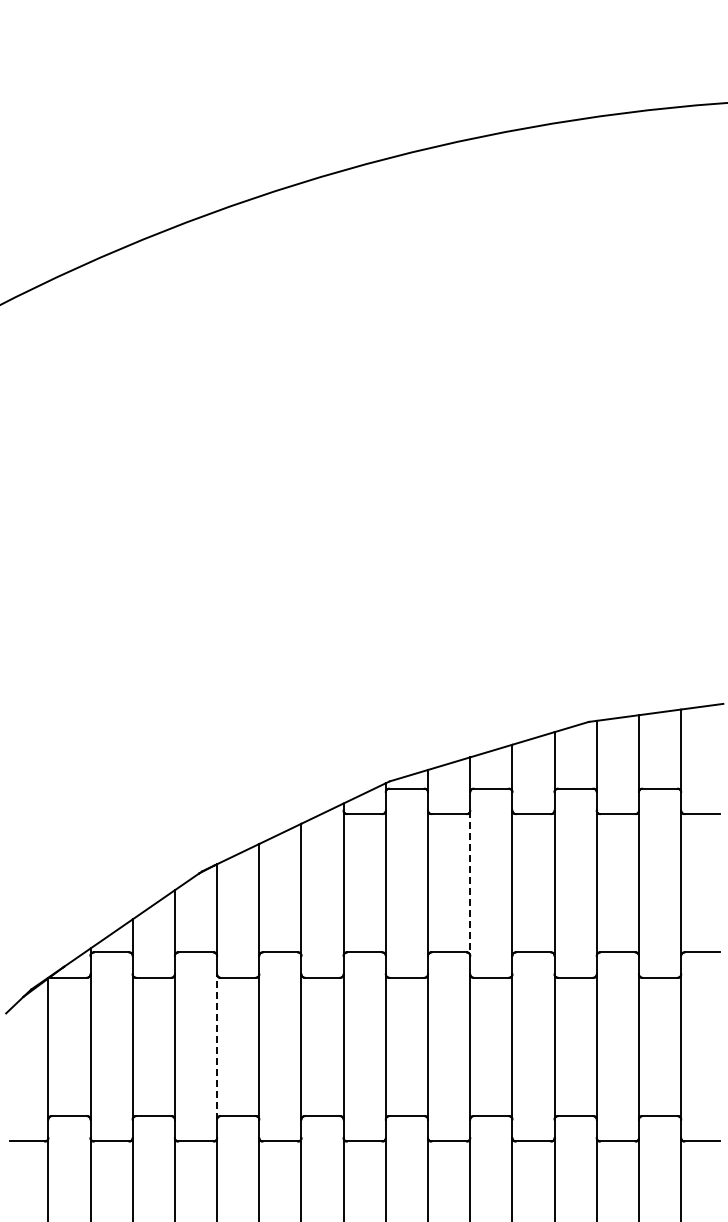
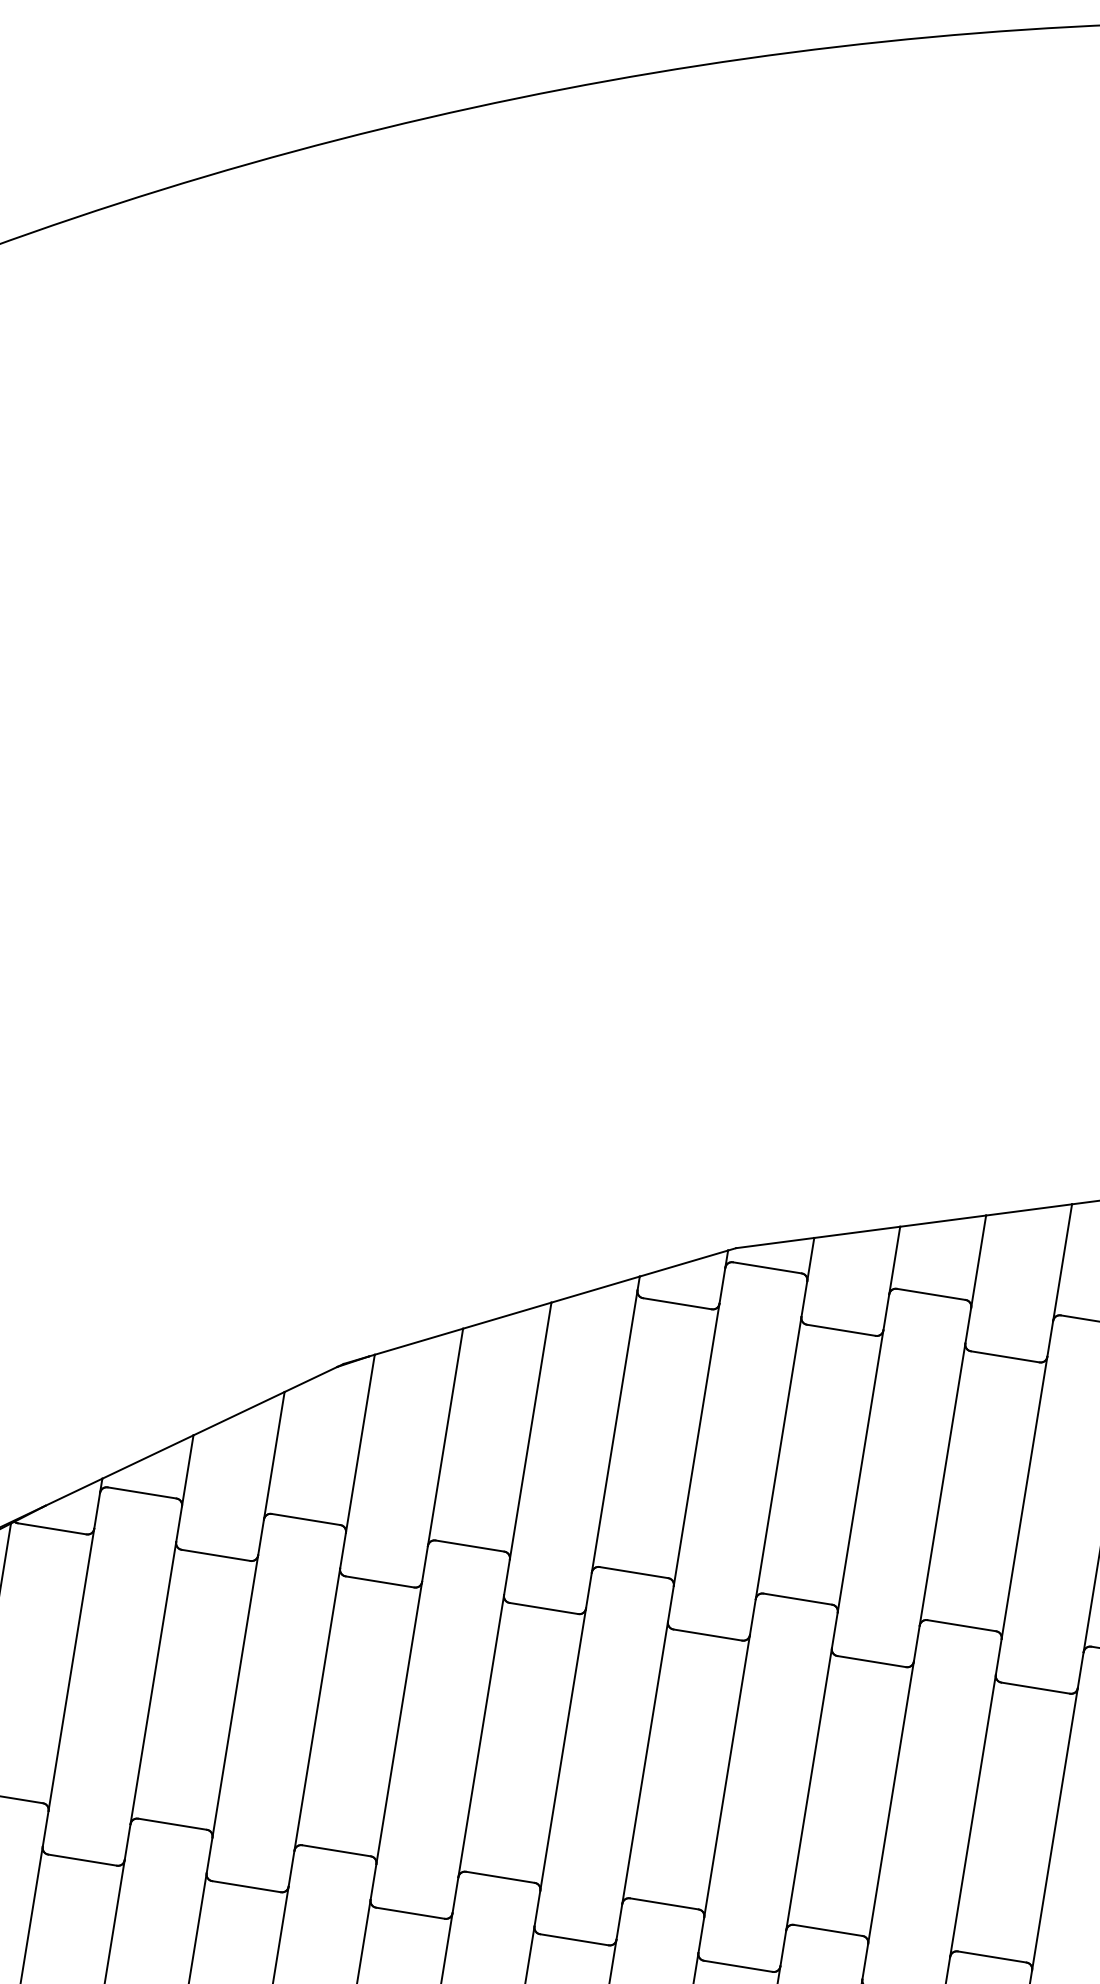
line: (470, 883) -> (861, 1471), dashed -> solid
line: (217, 1046) -> (318, 1708), dashed -> solid

